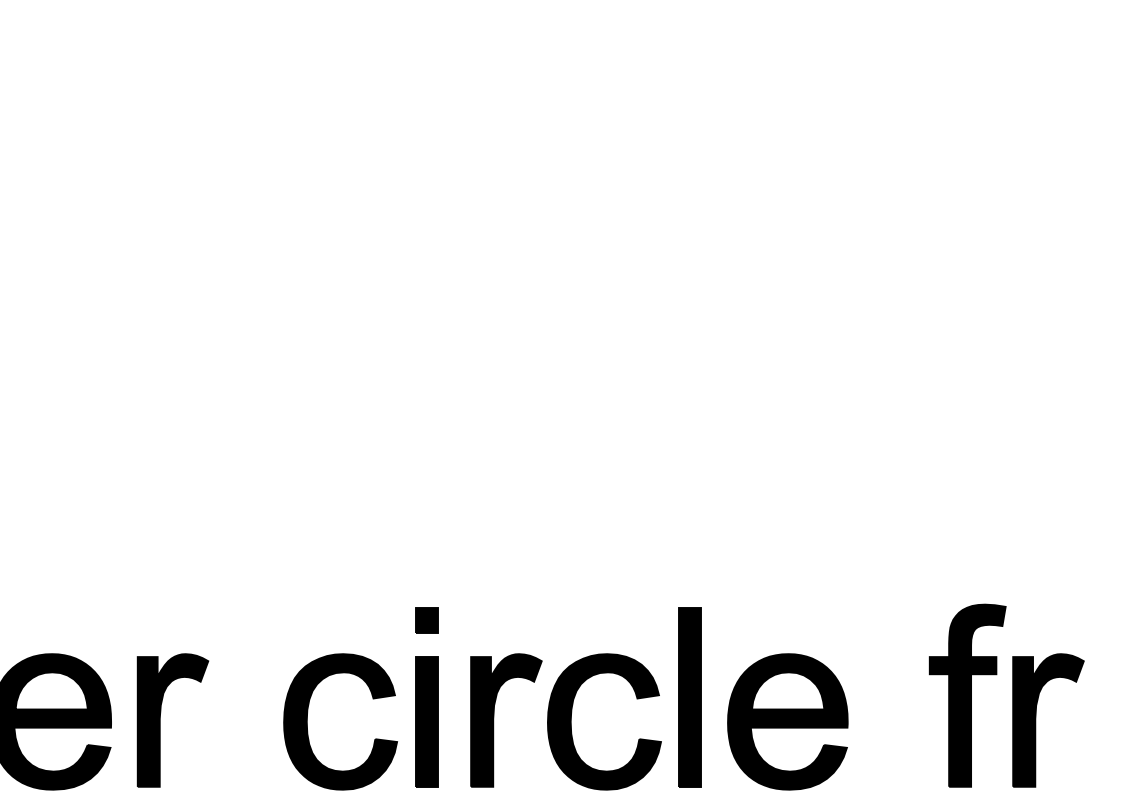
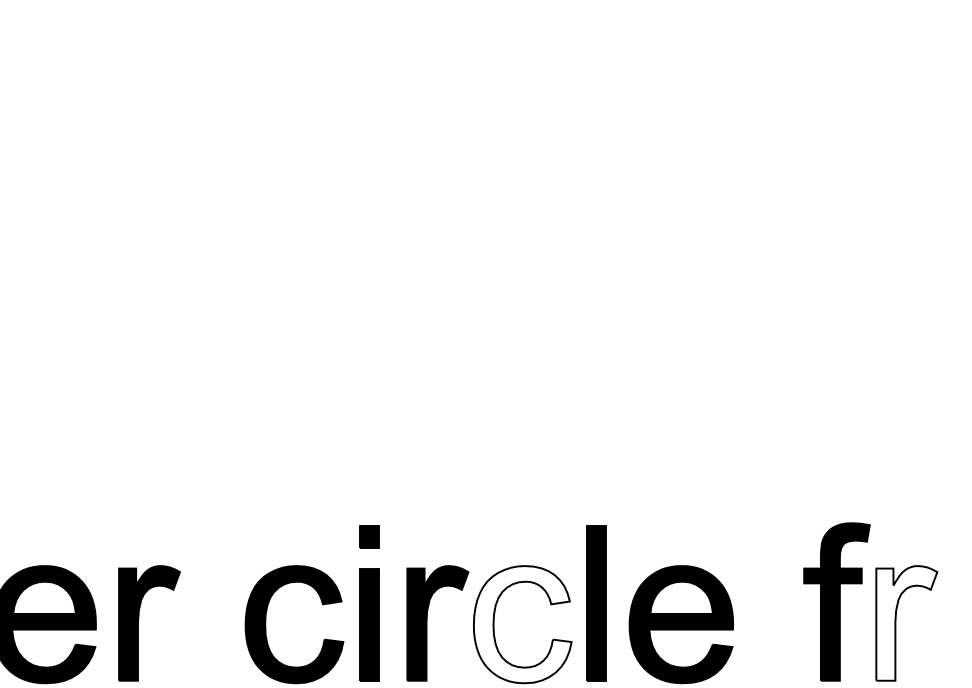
fill: (1048, 720) -> (906, 623), removed
fill: (604, 721) -> (522, 624), removed

